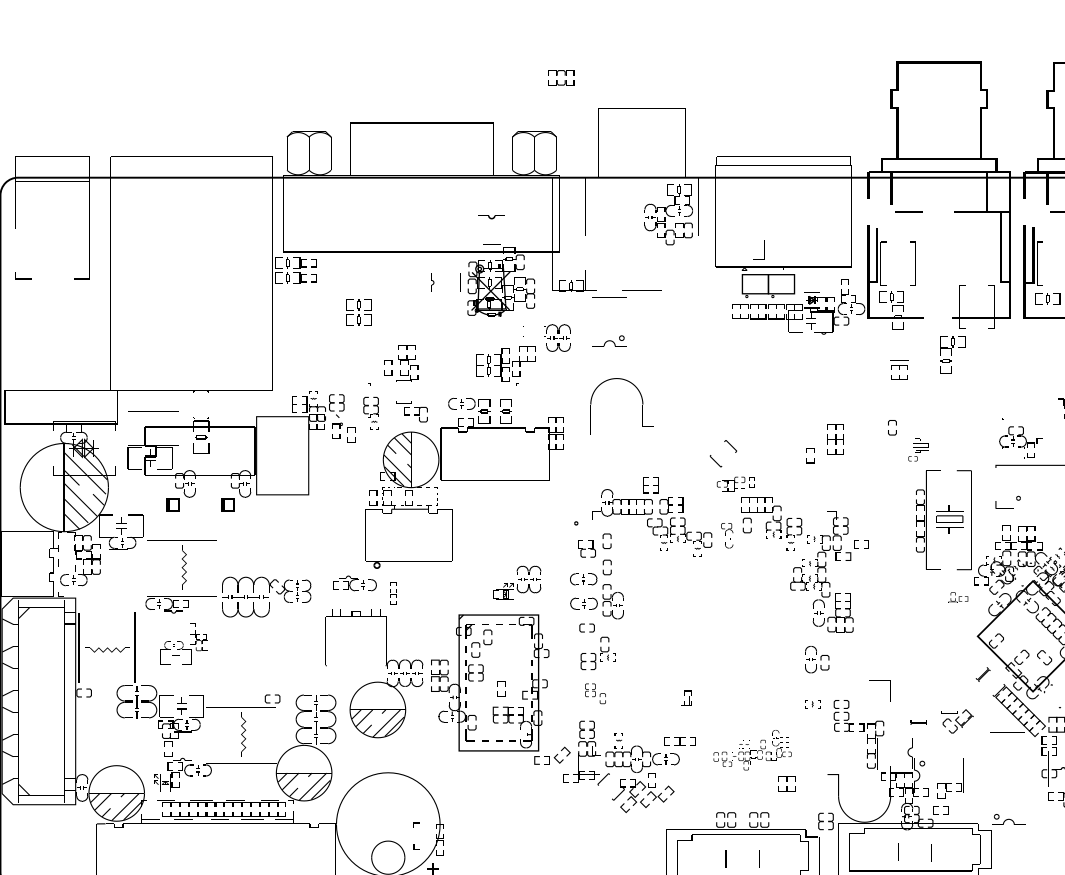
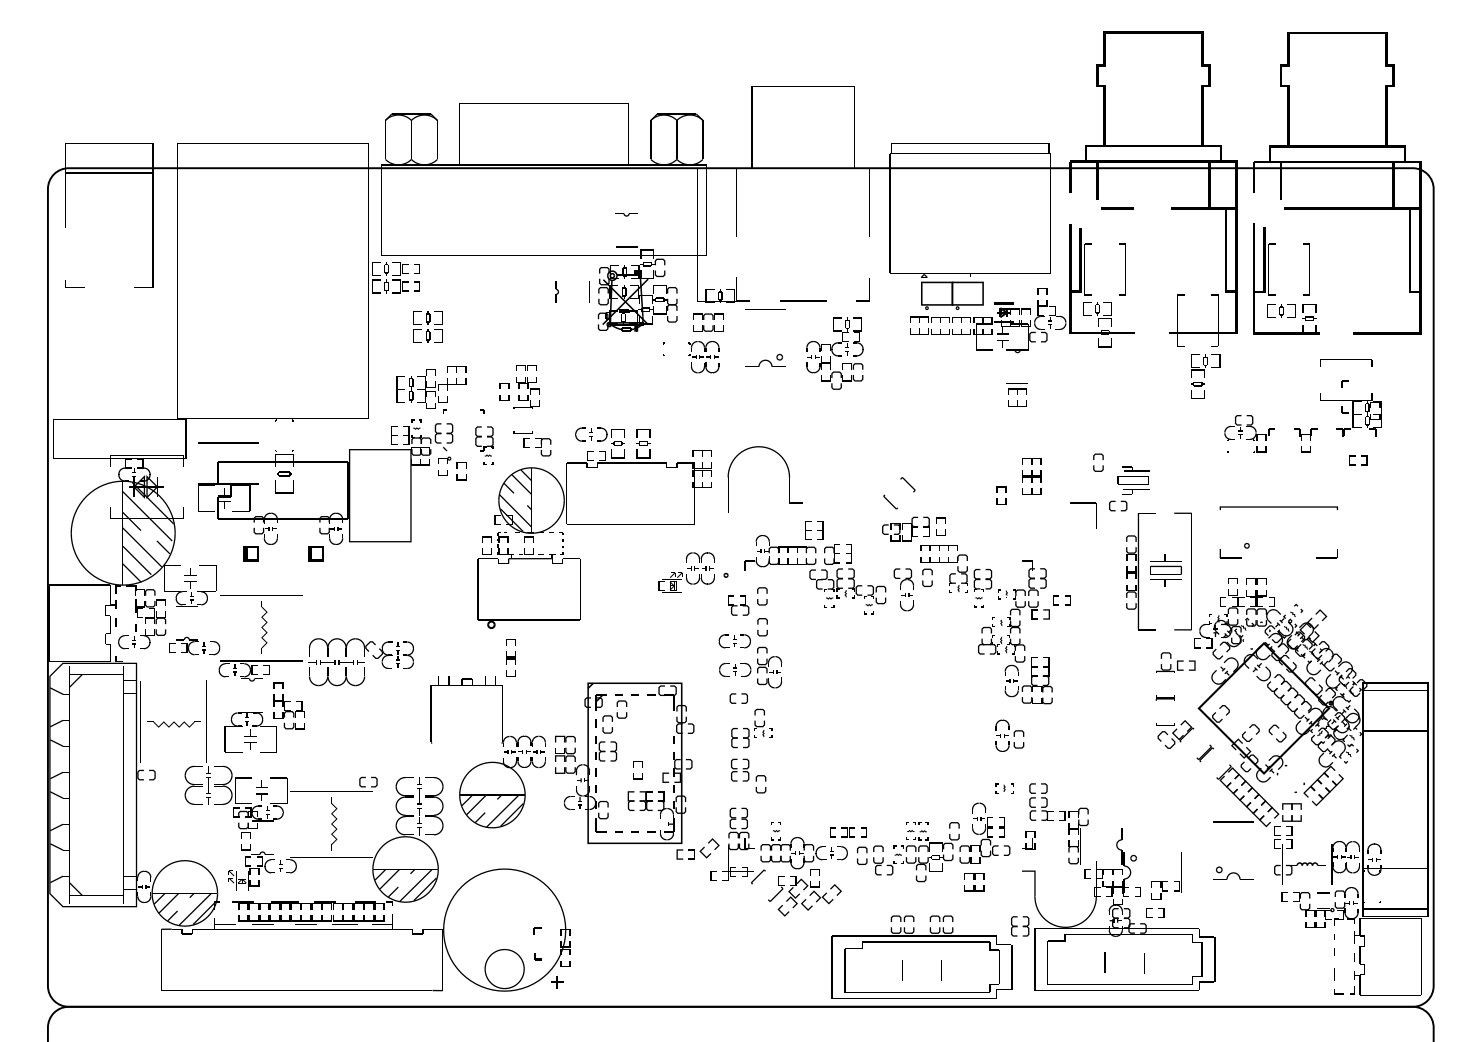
part: (561, 77) -> (708, 322), moved
part: (668, 214) -> (834, 353), moved
part: (491, 216) -> (626, 214), size x0.71
line: (764, 249) -> (869, 289), moved
part: (358, 312) -> (427, 326), moved
part: (952, 354) -> (1205, 376), moved
part: (506, 365) -> (431, 389), moved
part: (898, 369) -> (1016, 394), moved
part: (642, 403) -> (788, 476), moved
part: (1020, 442) -> (1249, 433), moved
part: (918, 449) -> (1129, 488), size x1.67
part: (735, 483) -> (913, 528), size x1.43
part: (726, 535) -> (903, 589), size x1.43
part: (355, 582) -> (194, 645), moved
part: (517, 582) -> (686, 572), moved
part: (393, 593) -> (510, 657), size x1.43
part: (957, 597) -> (1175, 662), size x1.67
part: (184, 644) -> (264, 717), size x1.43
part: (879, 680) -> (1083, 503), moved
part: (595, 693) -> (748, 775), size x1.43
part: (686, 698) -> (1028, 840), moved
part: (957, 721) -> (1175, 734), moved
part: (917, 722) -> (1164, 697), moved
part: (752, 750) -> (933, 842), size x1.67
part: (1008, 819) -> (1233, 872), moved

